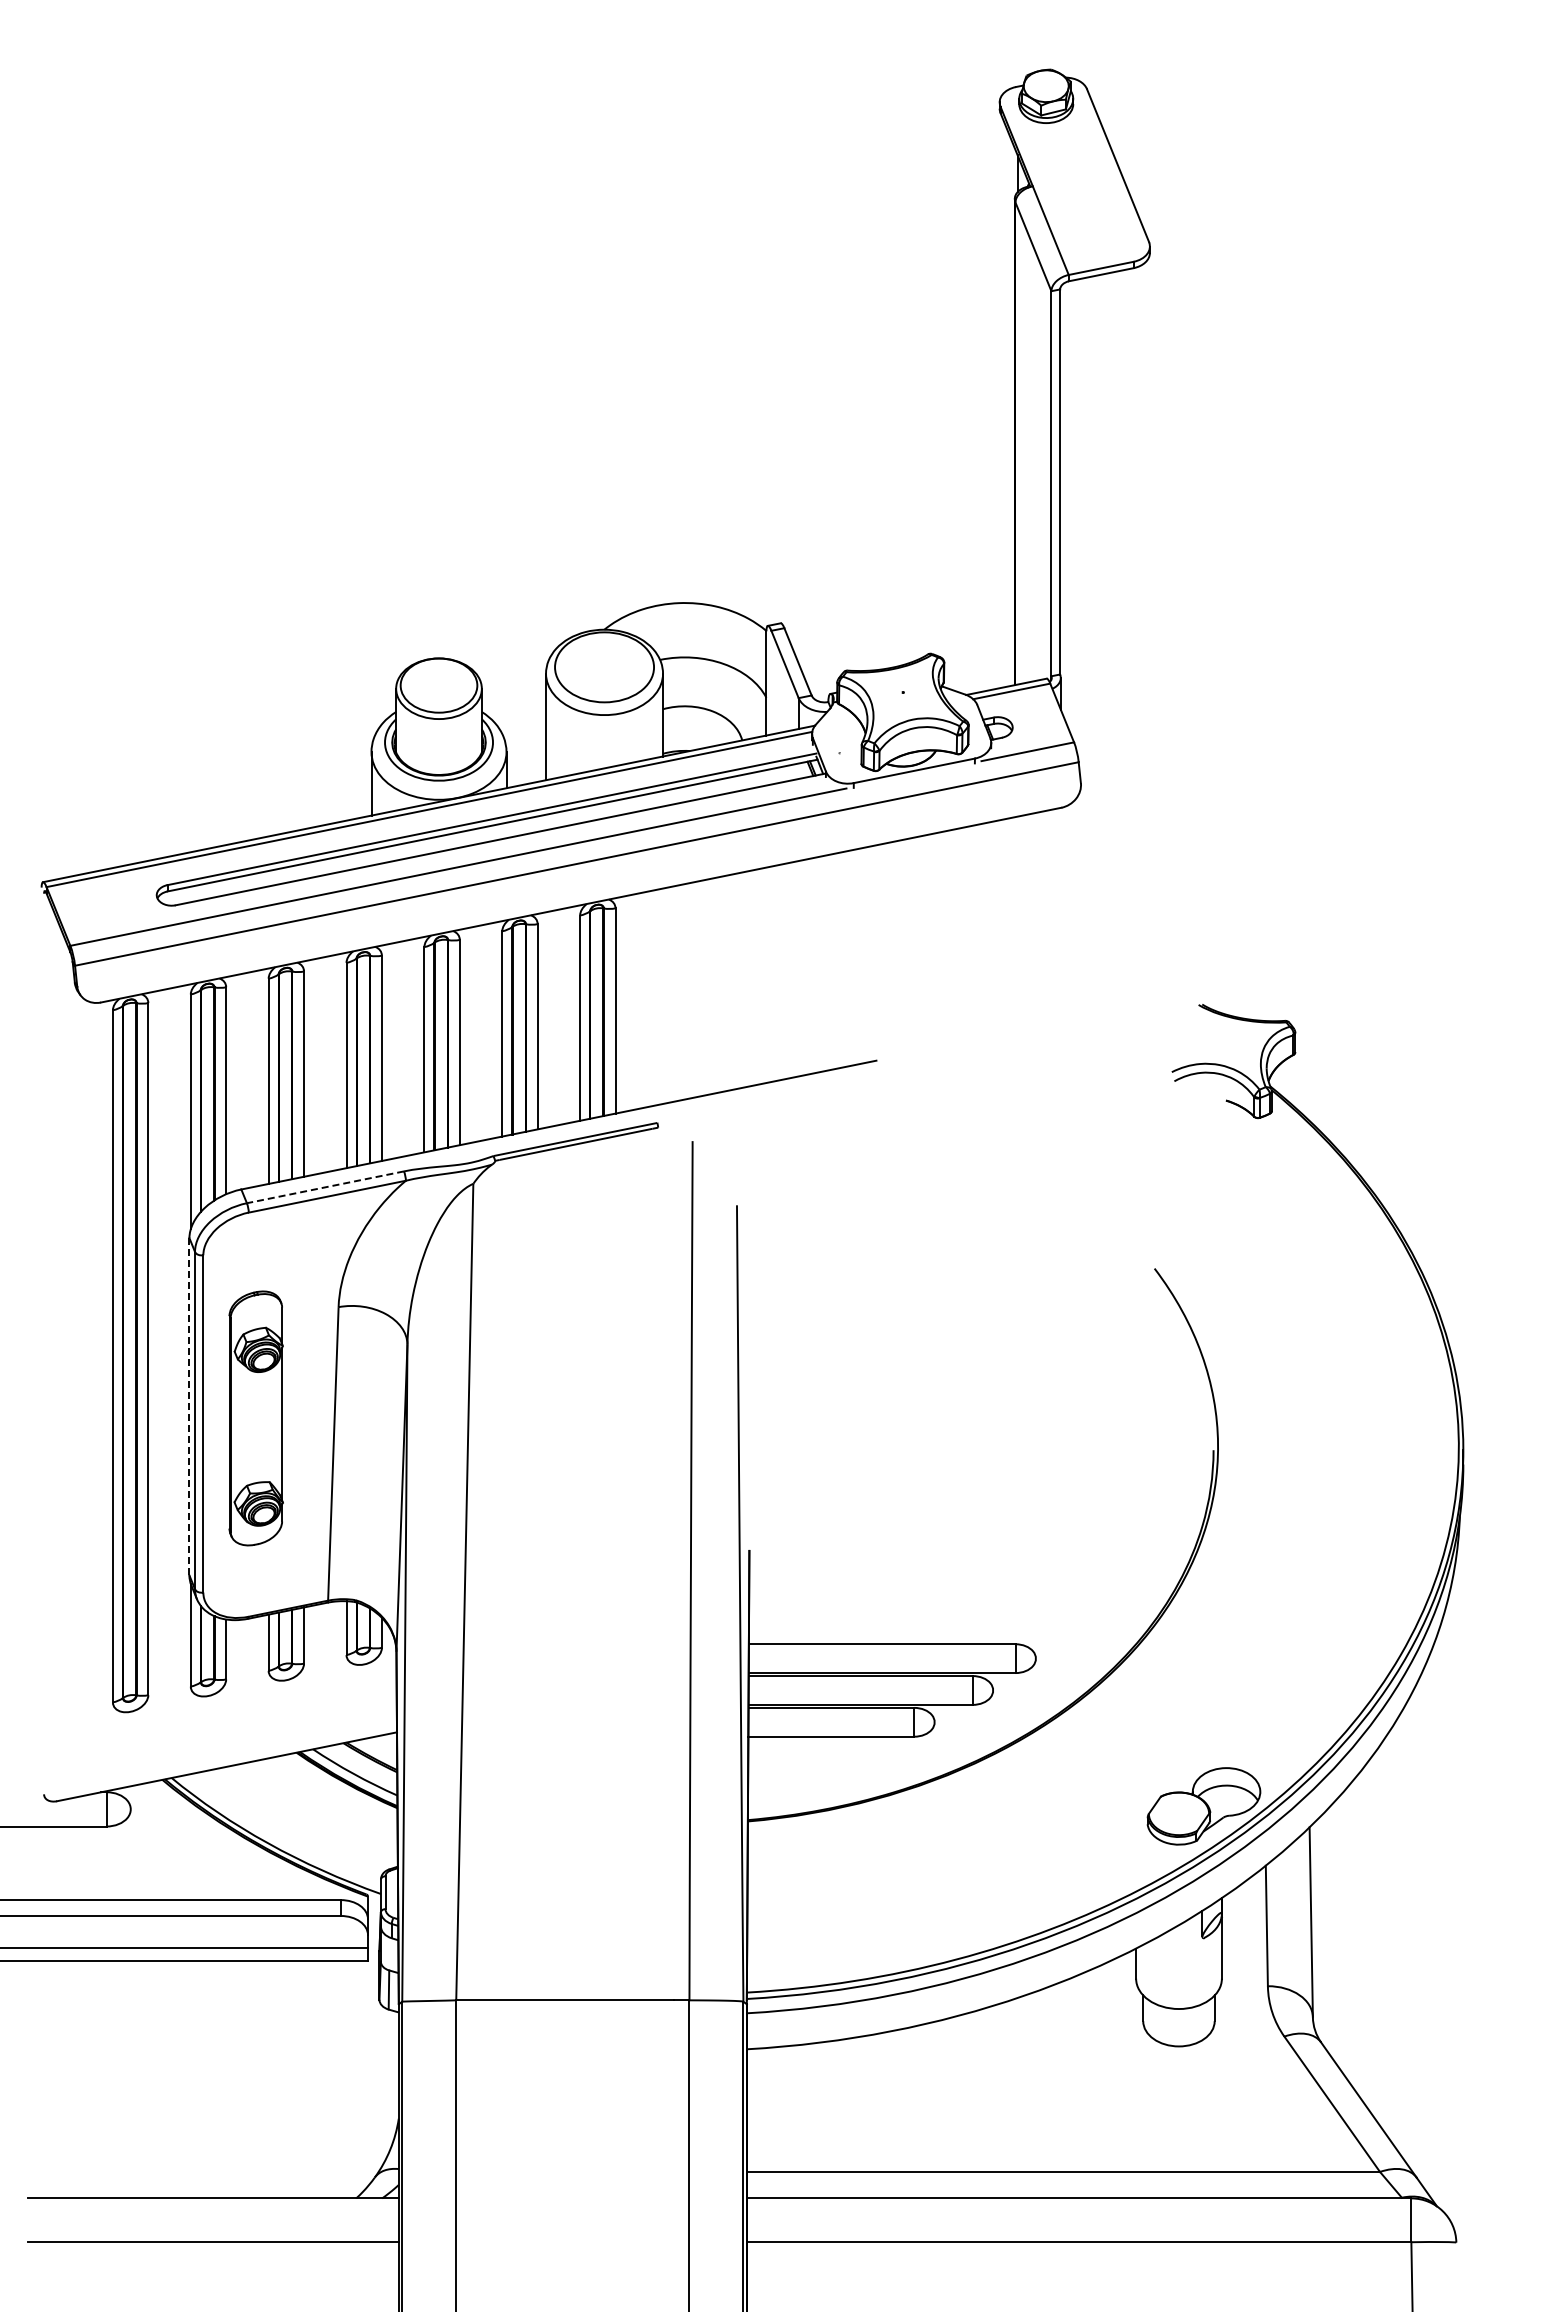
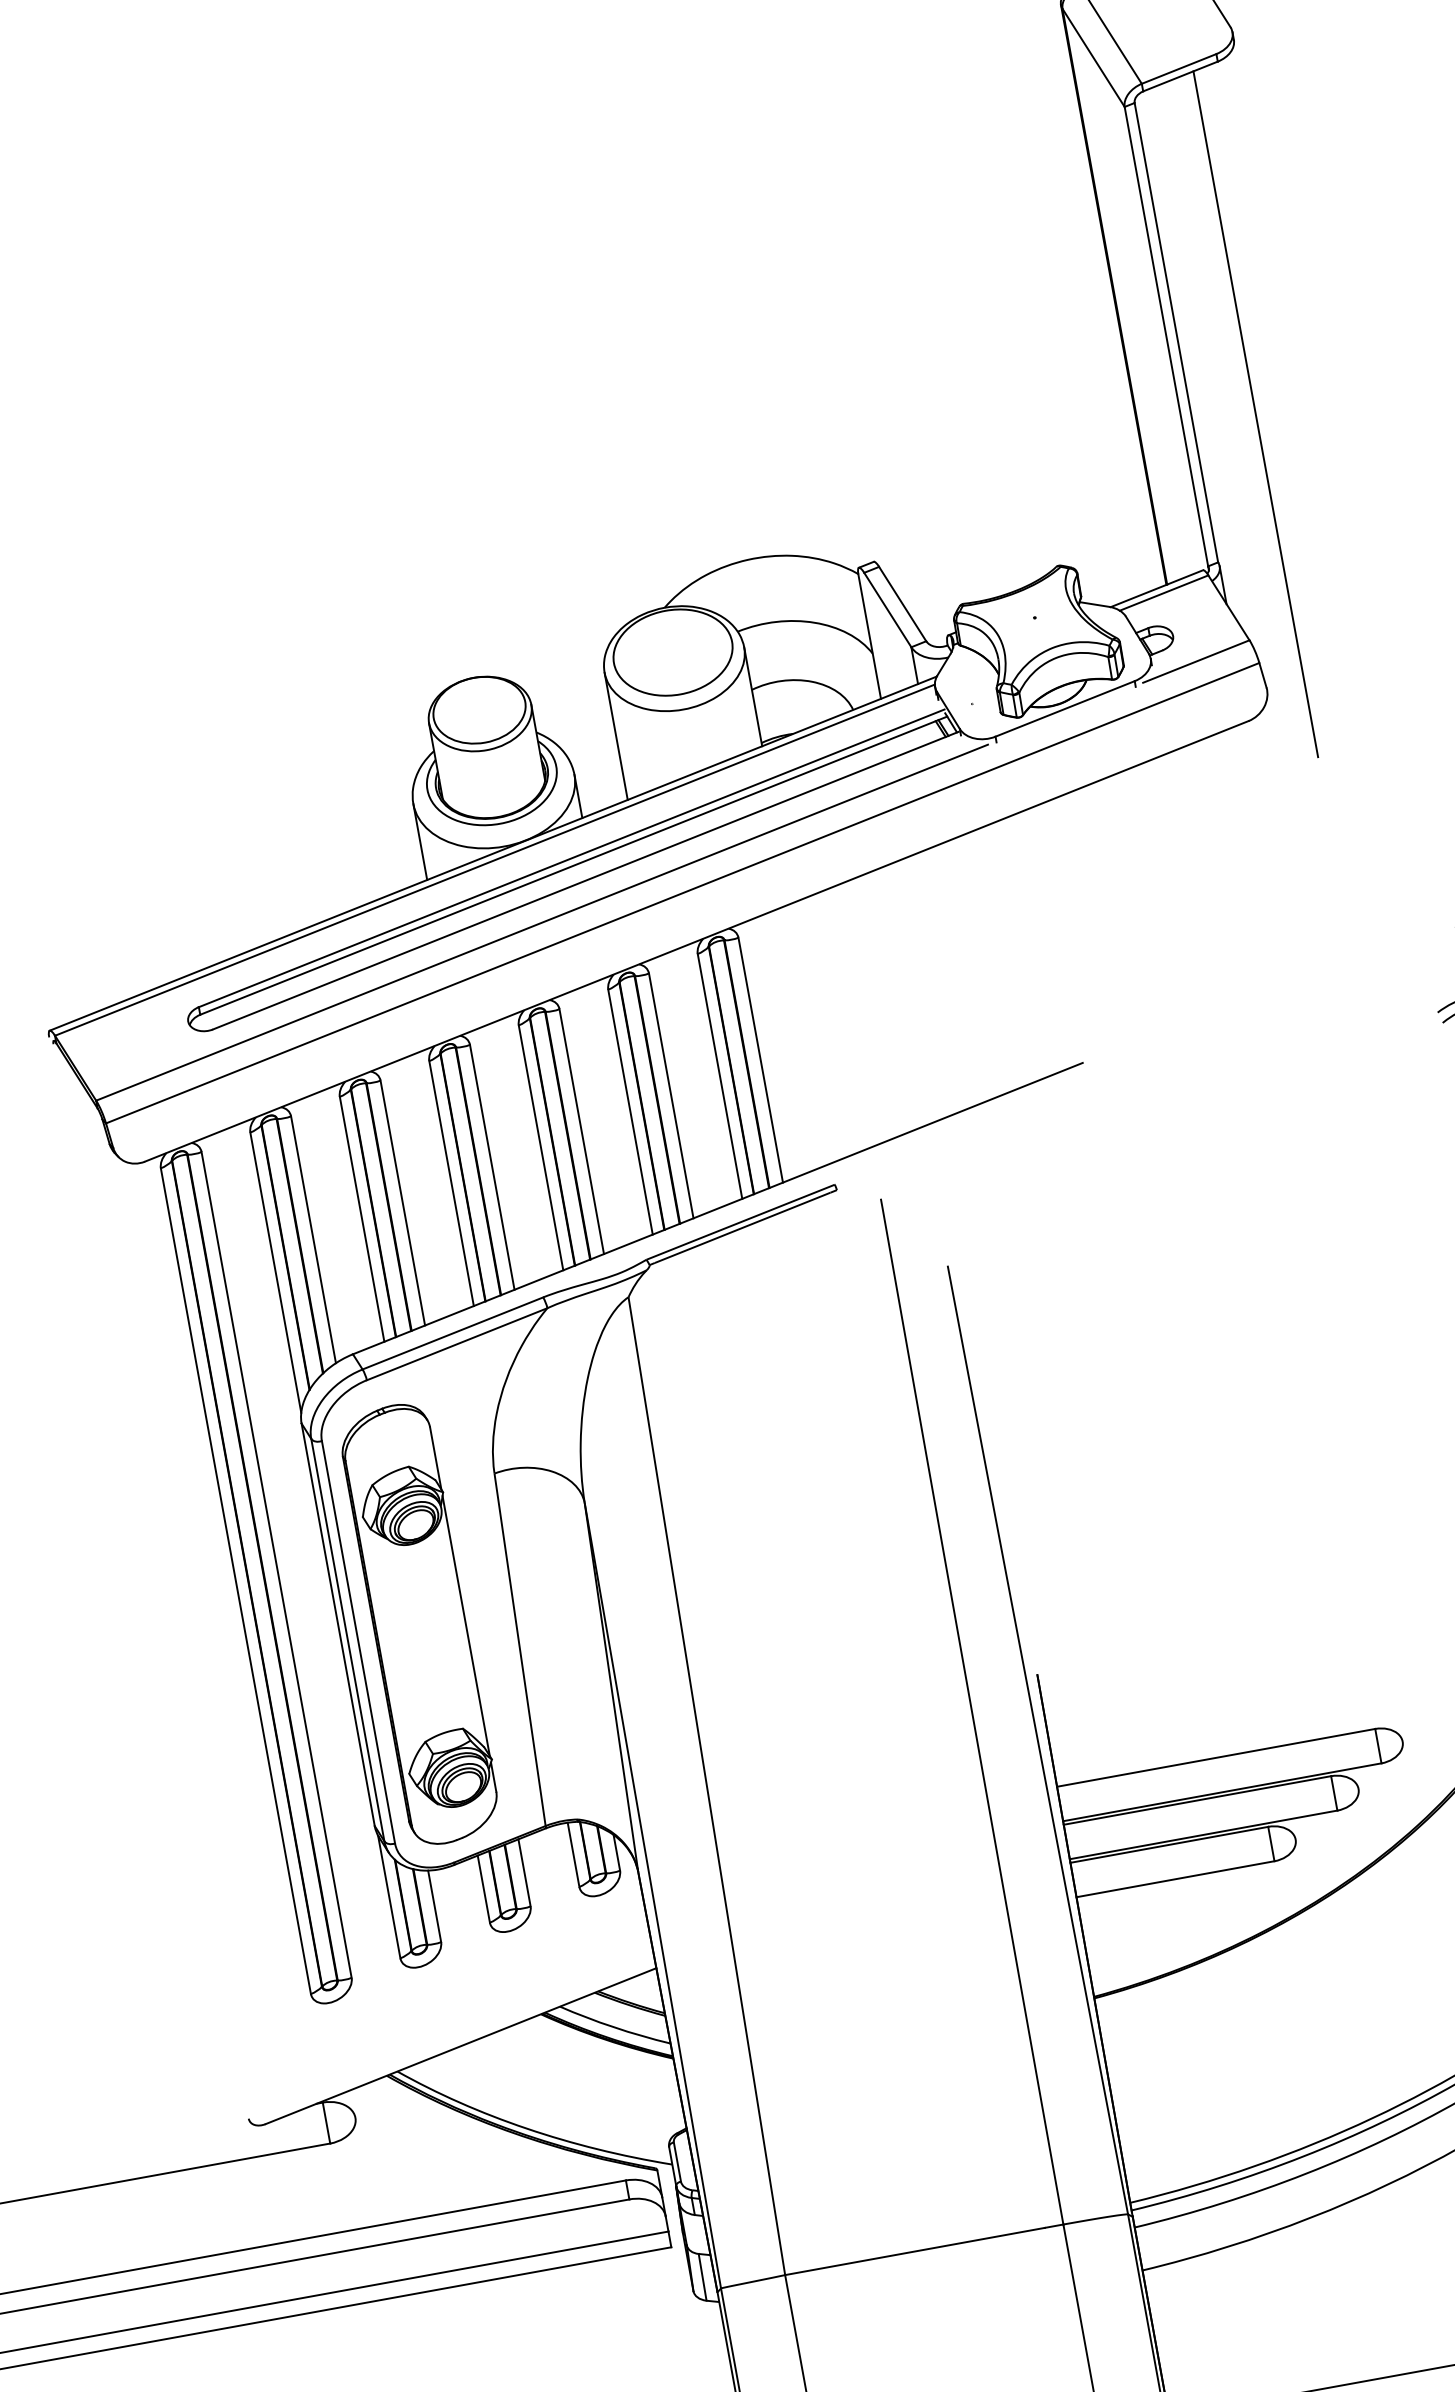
line: (1112, 559) -> (1255, 413), added
line: (325, 1187) -> (452, 1333), dashed -> solid
line: (189, 1406) -> (338, 1624), dashed -> solid
part: (256, 1418) -> (420, 1624), size x1.43

